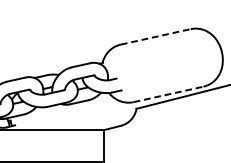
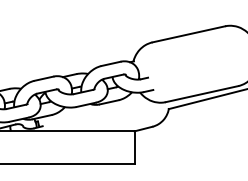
line: (156, 37) -> (189, 34), dashed -> solid
line: (168, 94) -> (202, 94), dashed -> solid

